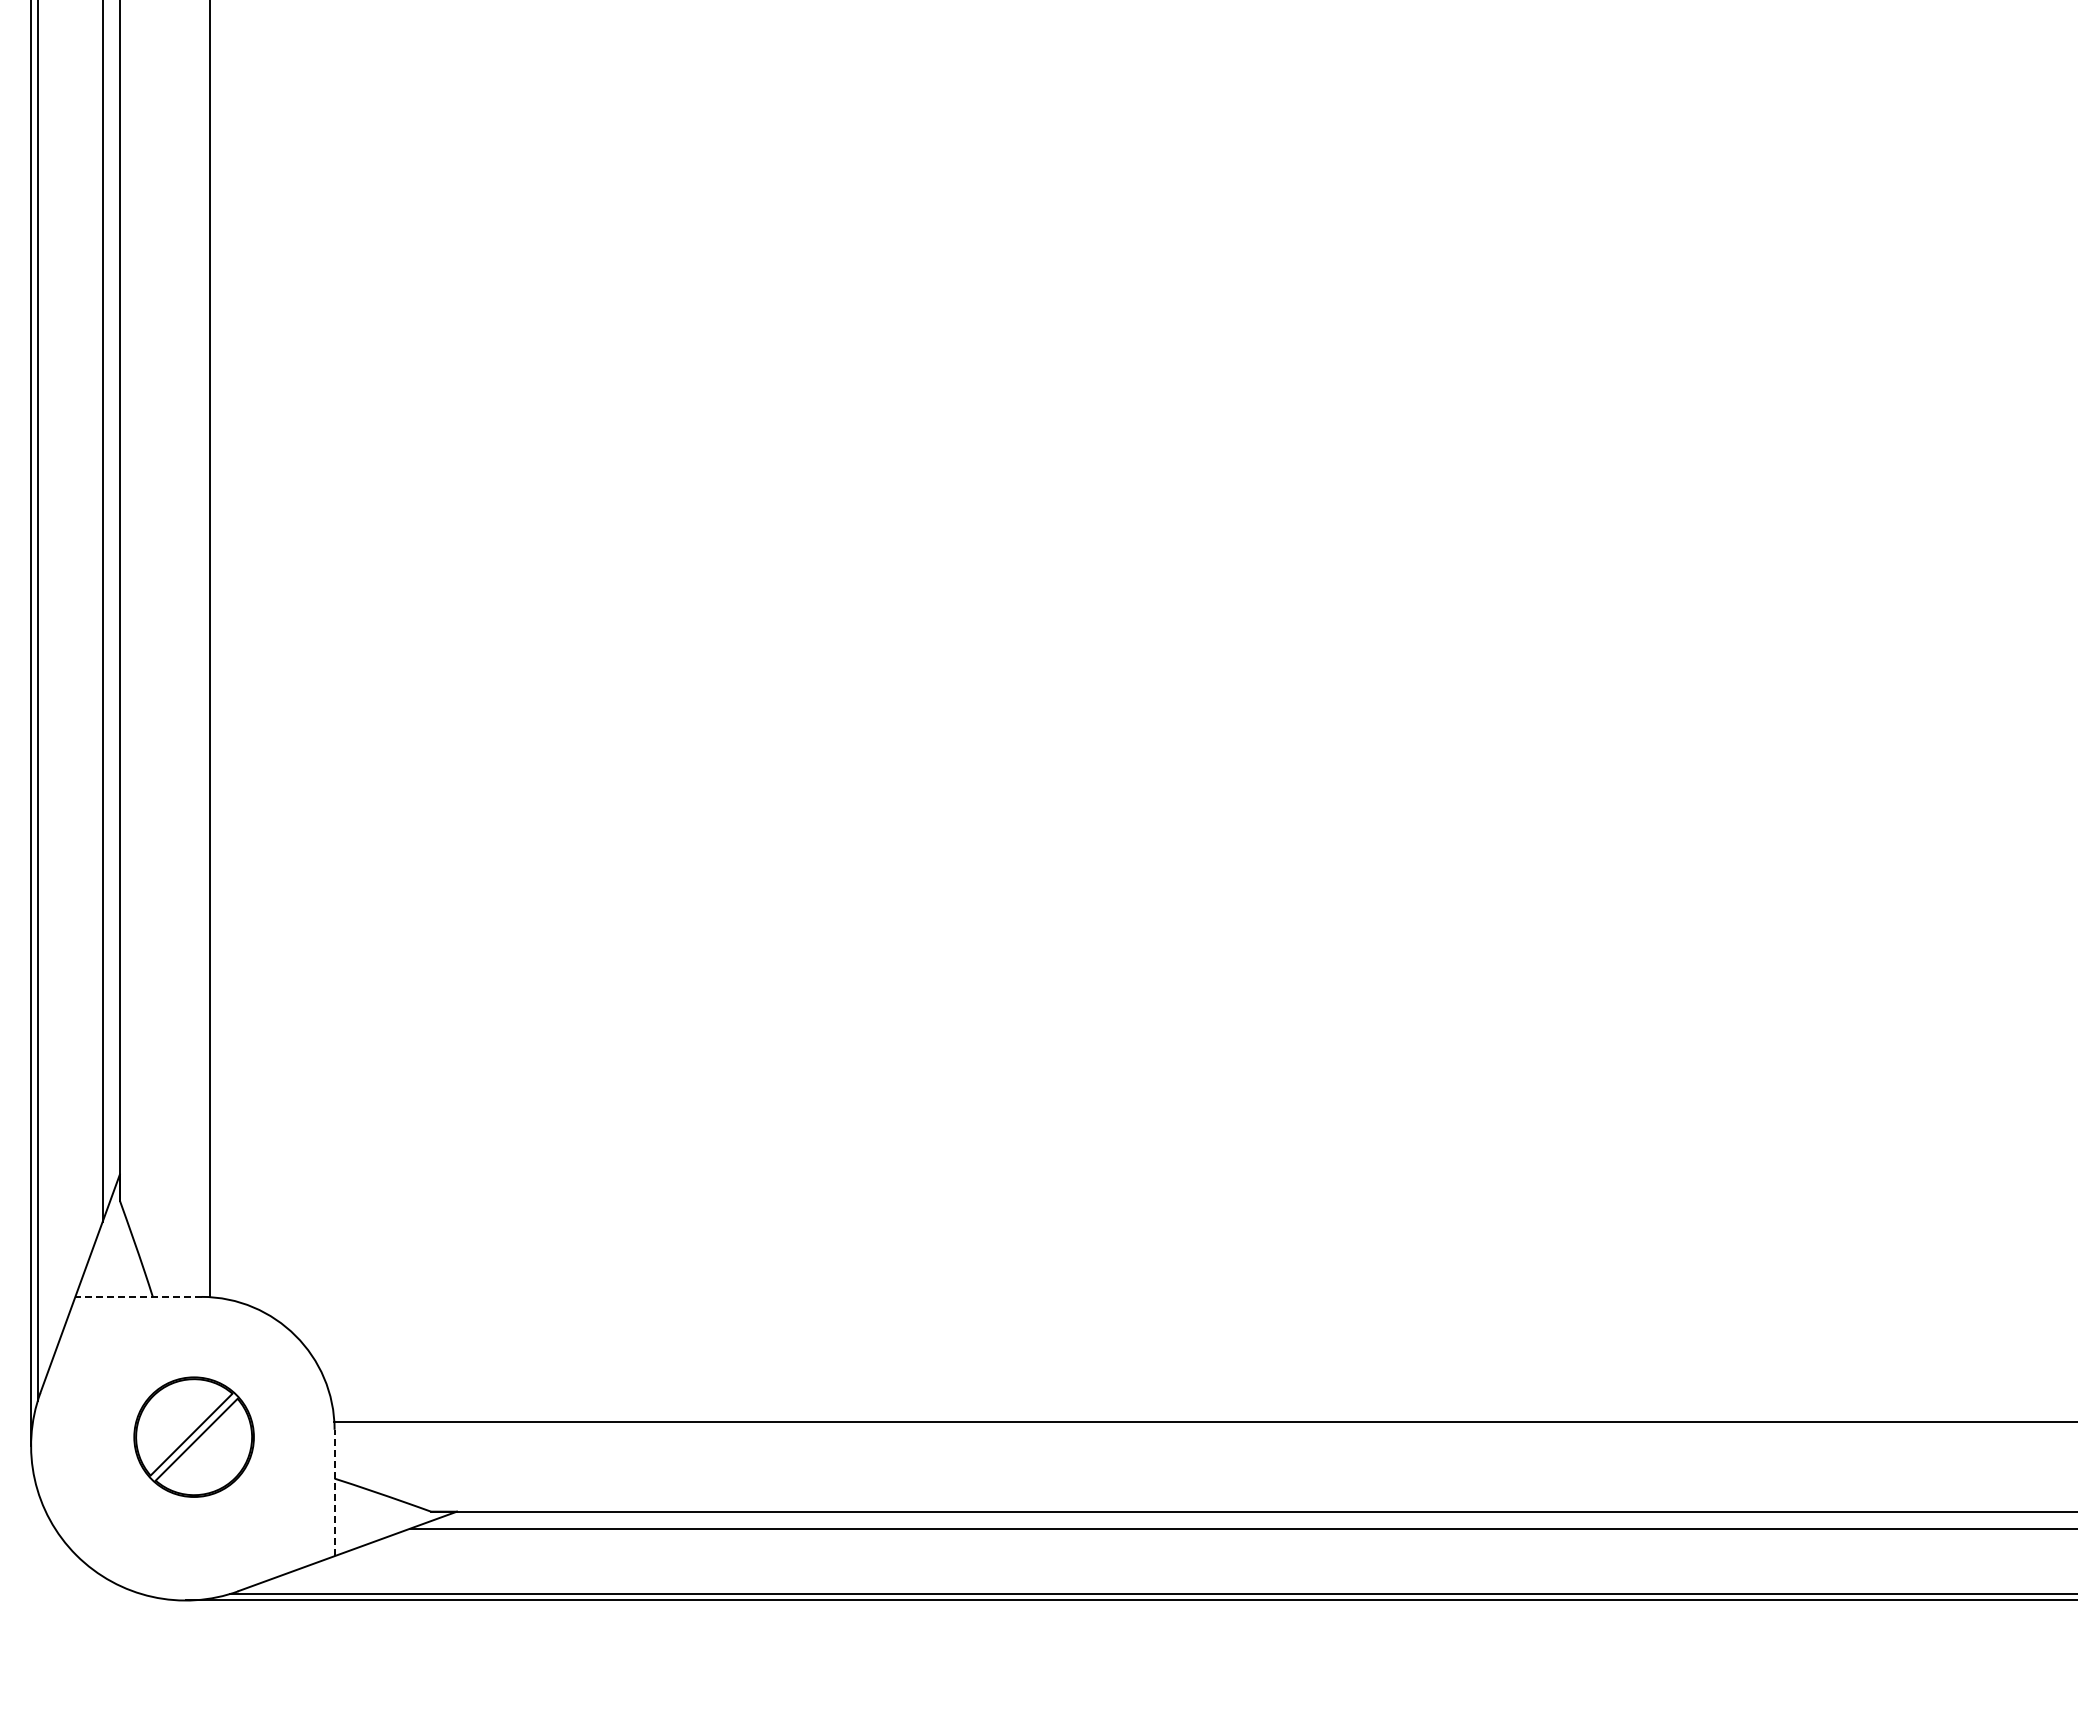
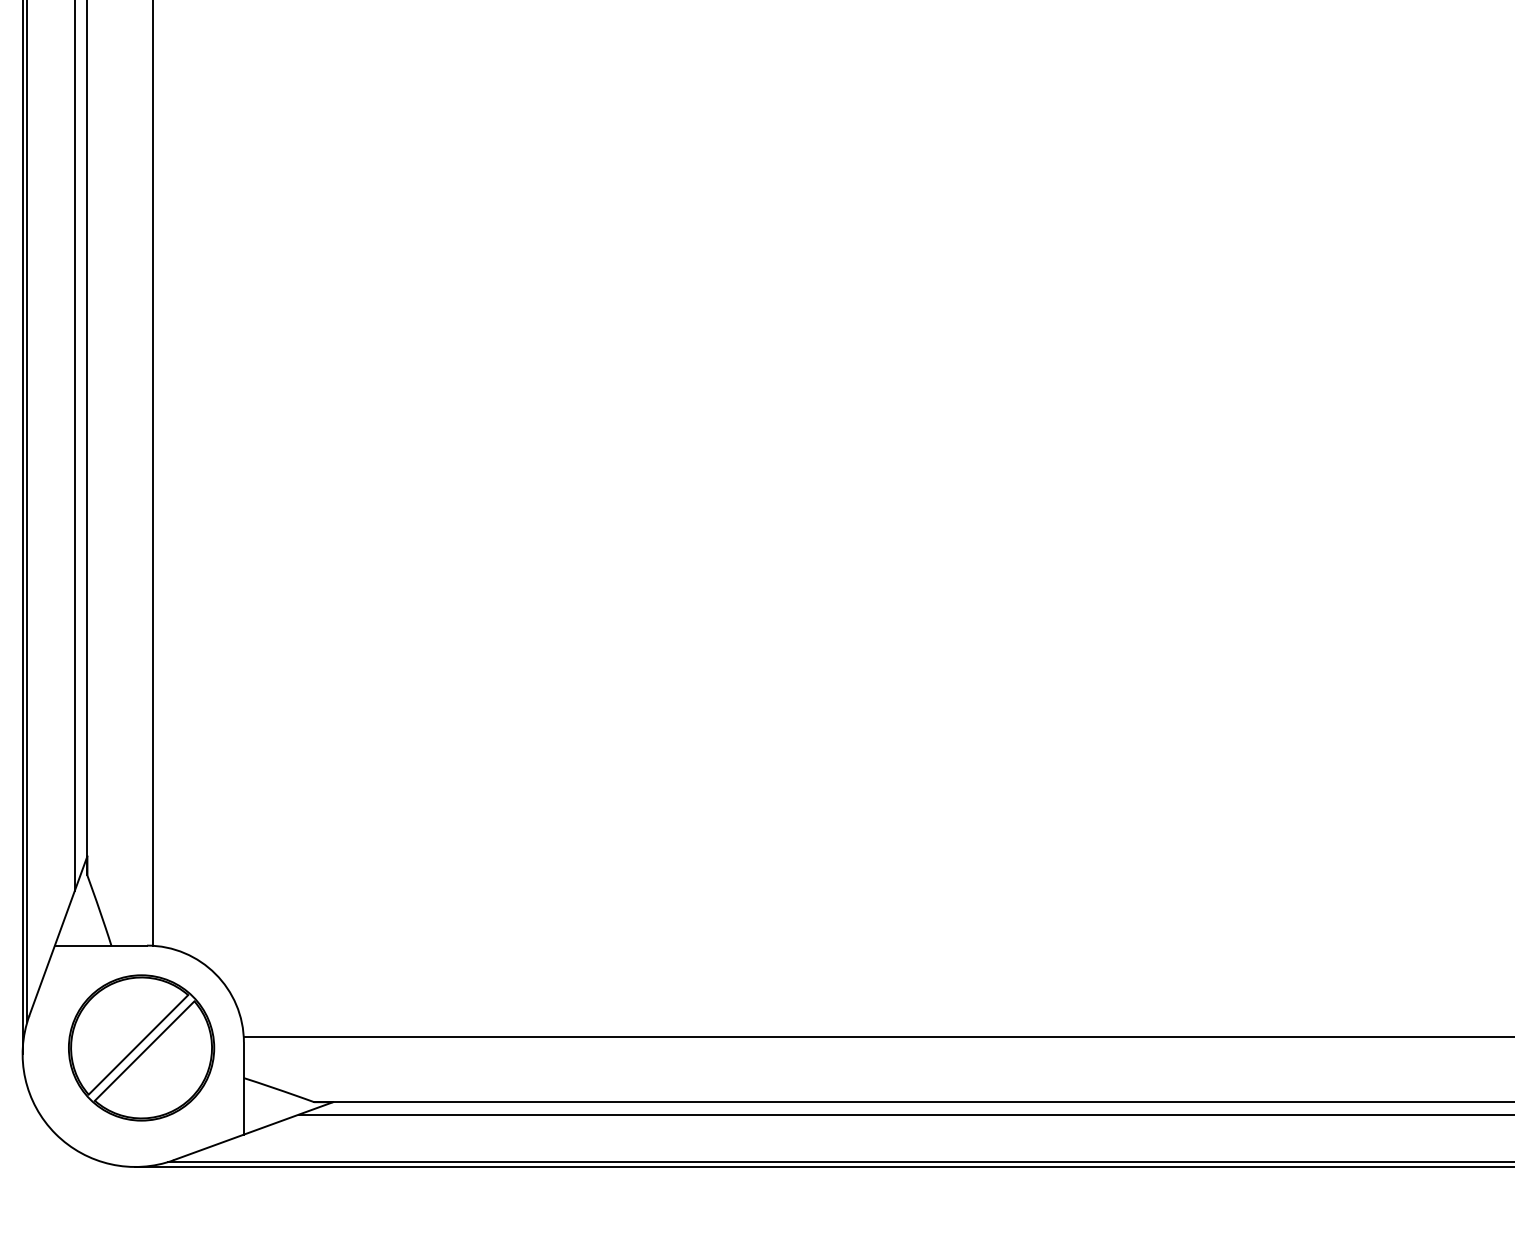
line: (138, 1297) -> (100, 946), dashed -> solid
part: (193, 1436) -> (141, 1047), size x1.67
line: (334, 1492) -> (243, 1088), dashed -> solid

